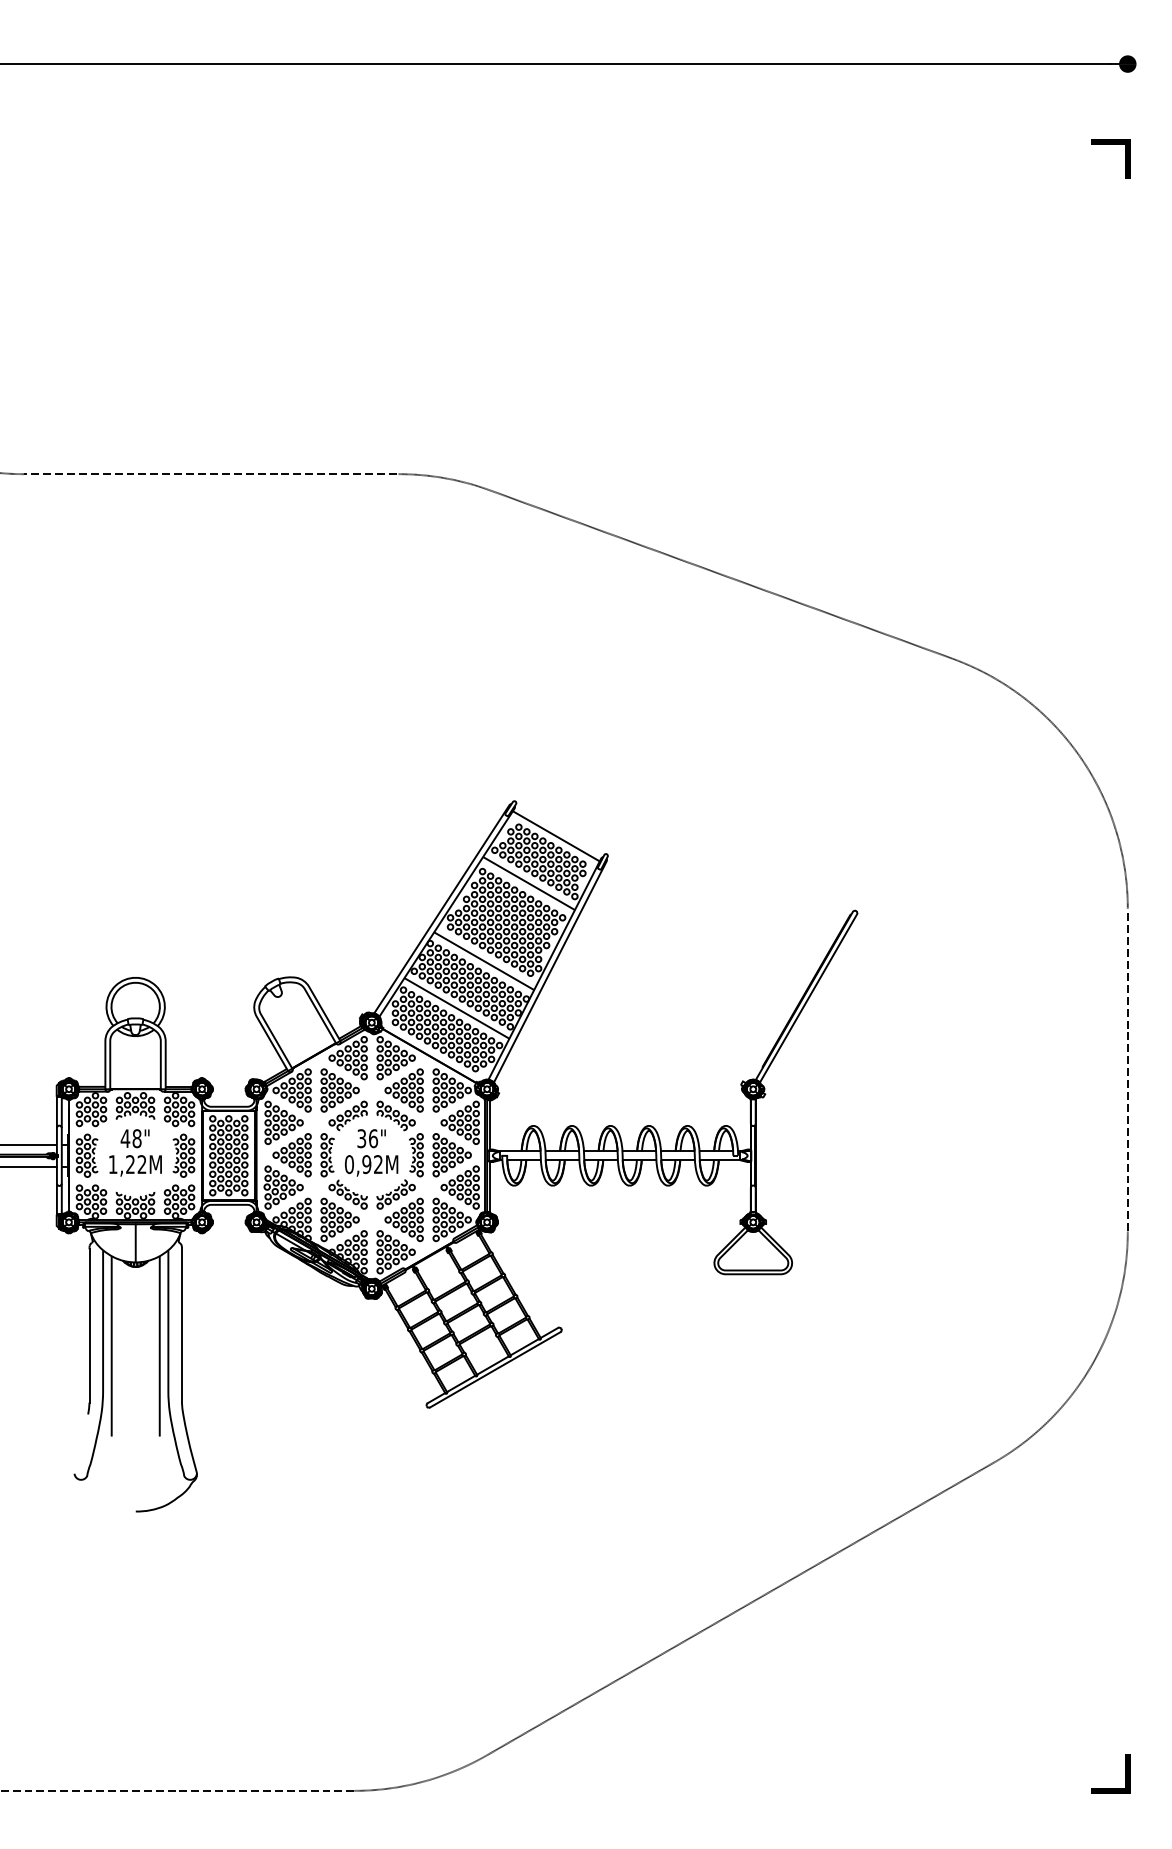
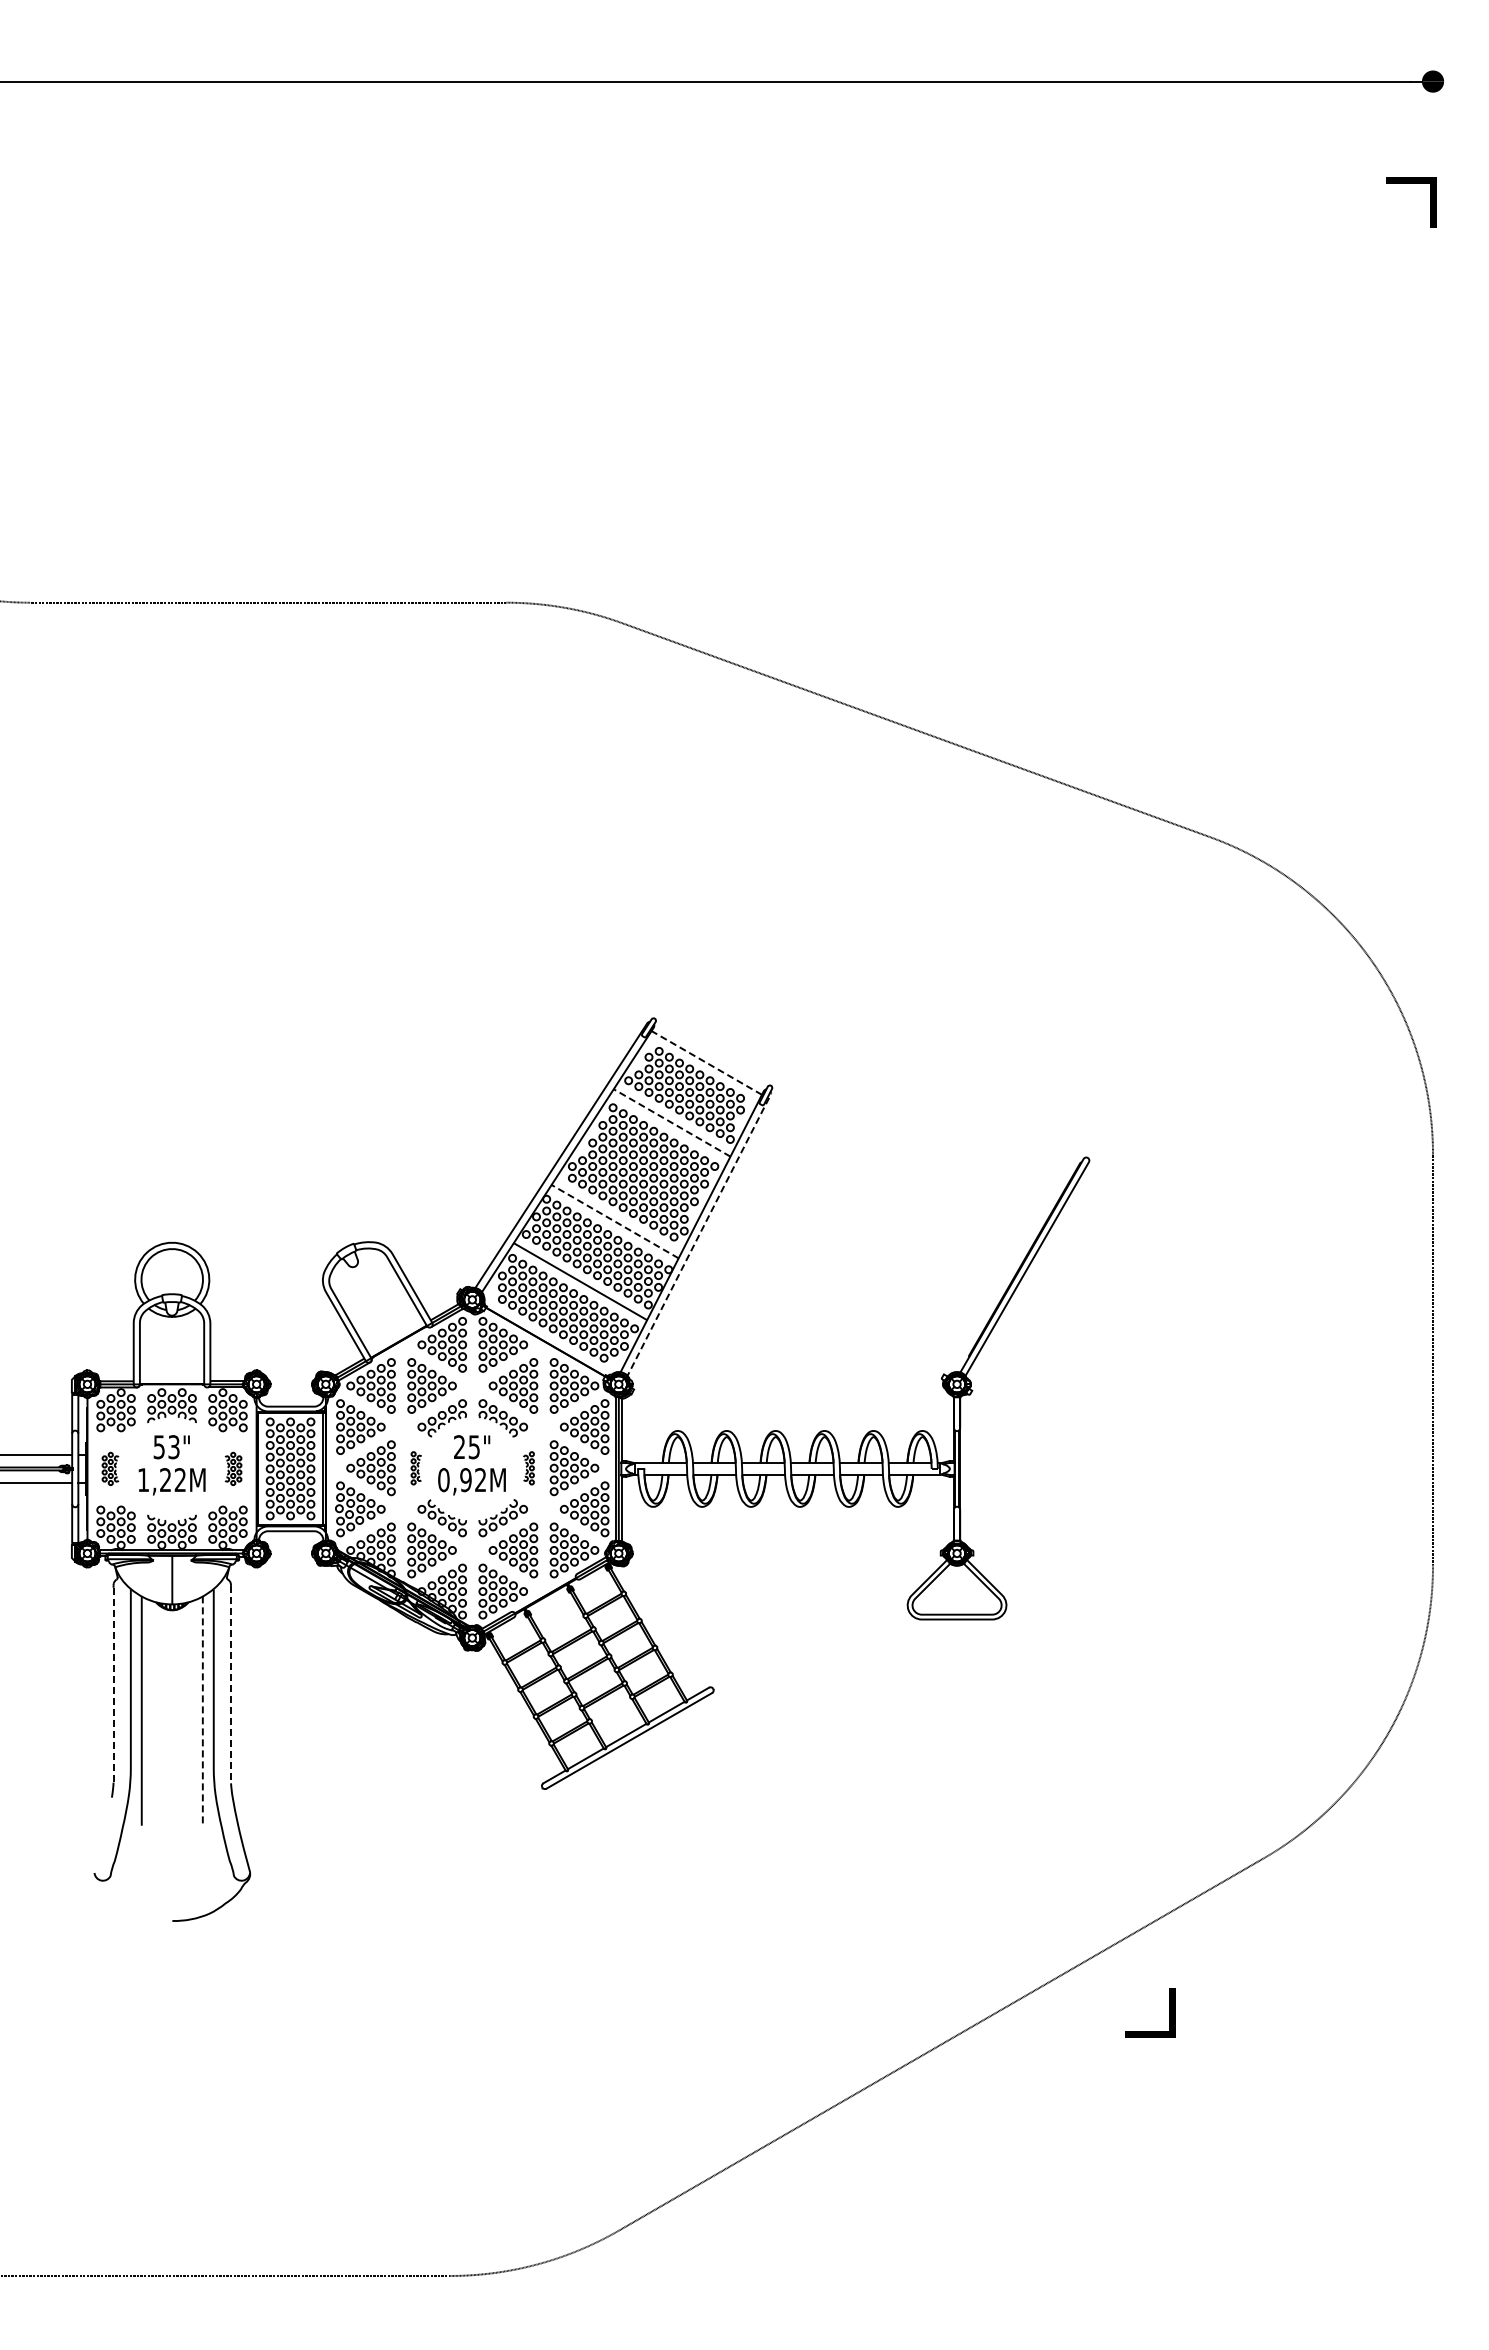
line: (556, 835) -> (706, 1062), solid -> dashed
line: (528, 883) -> (671, 1122), solid -> dashed
line: (483, 961) -> (614, 1221), solid -> dashed
line: (551, 969) -> (700, 1232), solid -> dashed
text: (131, 1138) -> (166, 1447), 48" -> 53"
text: (368, 1138) -> (467, 1447), 36" -> 25"
part: (87, 1155) -> (110, 1468), size x0.6
part: (183, 1155) -> (233, 1468), size x0.6
part: (327, 1155) -> (416, 1468), size x0.6
part: (416, 1155) -> (528, 1468), size x0.6
line: (182, 1325) -> (231, 1684), solid -> dashed
line: (89, 1326) -> (113, 1685), solid -> dashed
line: (159, 1346) -> (202, 1711), solid -> dashed
line: (1125, 1773) -> (1169, 2012), moved

